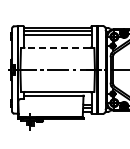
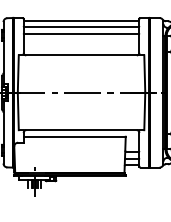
line: (57, 48) -> (81, 56), dashed -> solid

